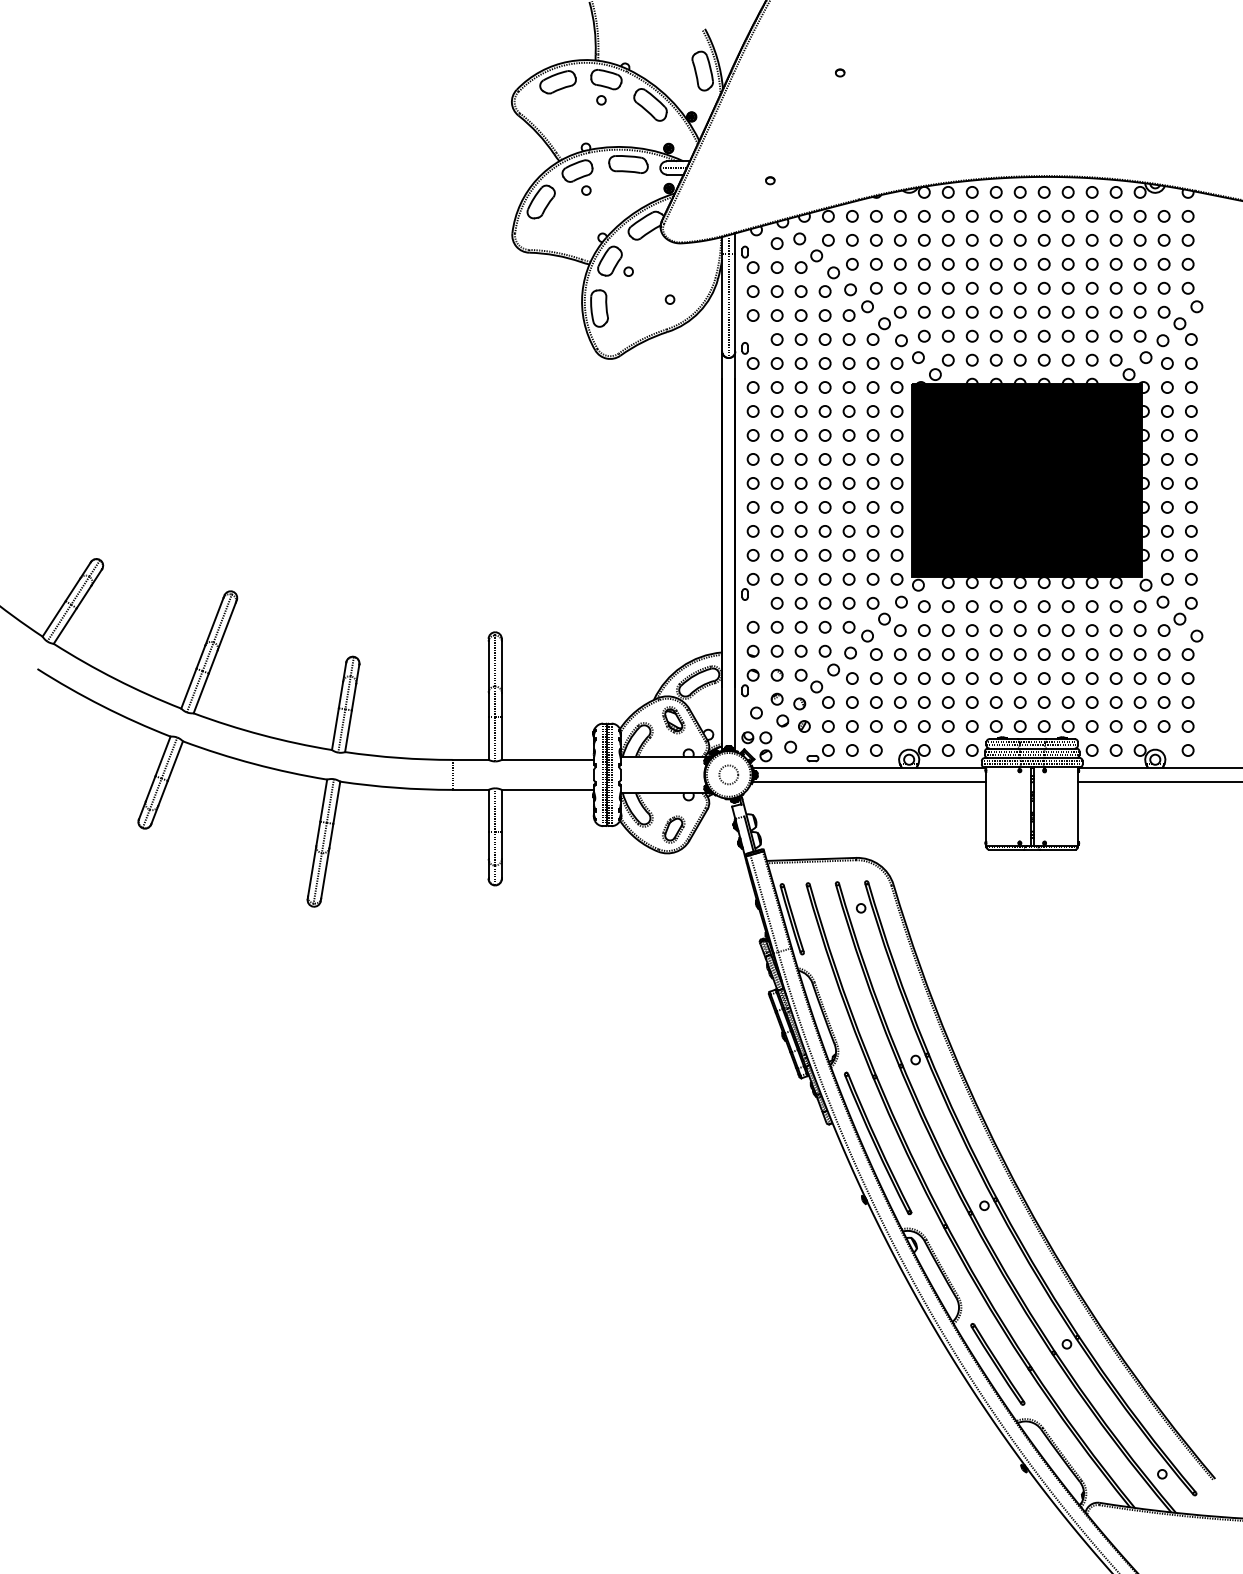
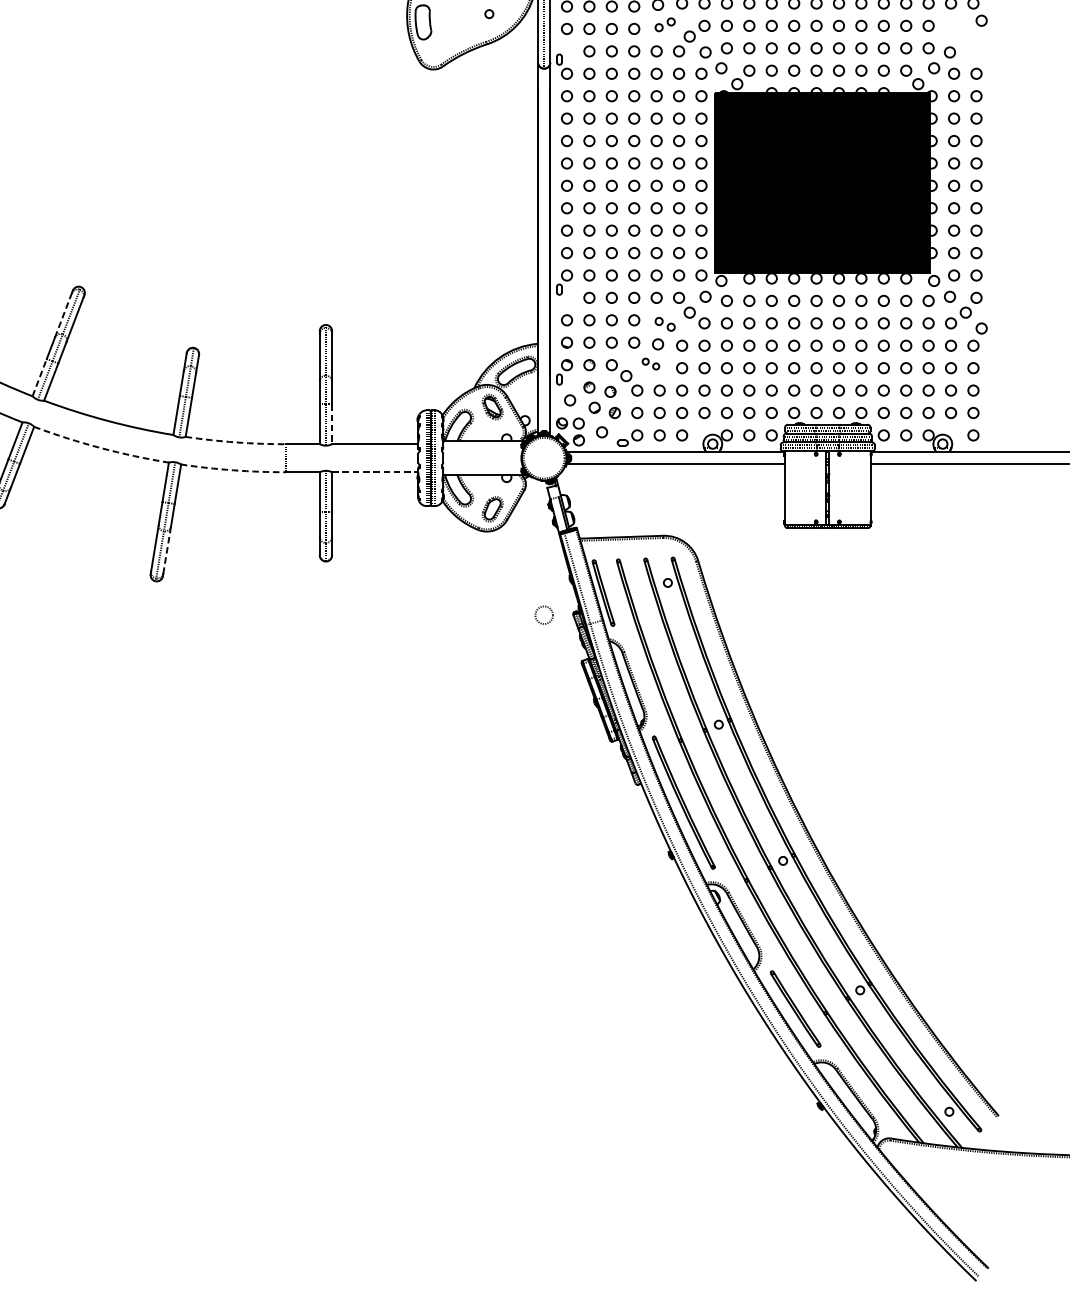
part: (857, 310) -> (664, 24), size x0.7
part: (1177, 325) -> (963, 38), removed
line: (214, 621) -> (63, 314), solid -> dashed
part: (857, 631) -> (664, 324), size x0.7
part: (842, 673) -> (650, 363), size x0.6
line: (189, 688) -> (40, 377), solid -> dashed
line: (501, 739) -> (331, 425), solid -> dashed
arc: (398, 757) -> (235, 441), solid -> dashed
arc: (254, 763) -> (100, 447), solid -> dashed
circle: (728, 774) -> (543, 614), moved
arc: (396, 787) -> (233, 470), solid -> dashed
line: (548, 789) -> (375, 471), solid -> dashed
line: (325, 873) -> (167, 550), solid -> dashed

